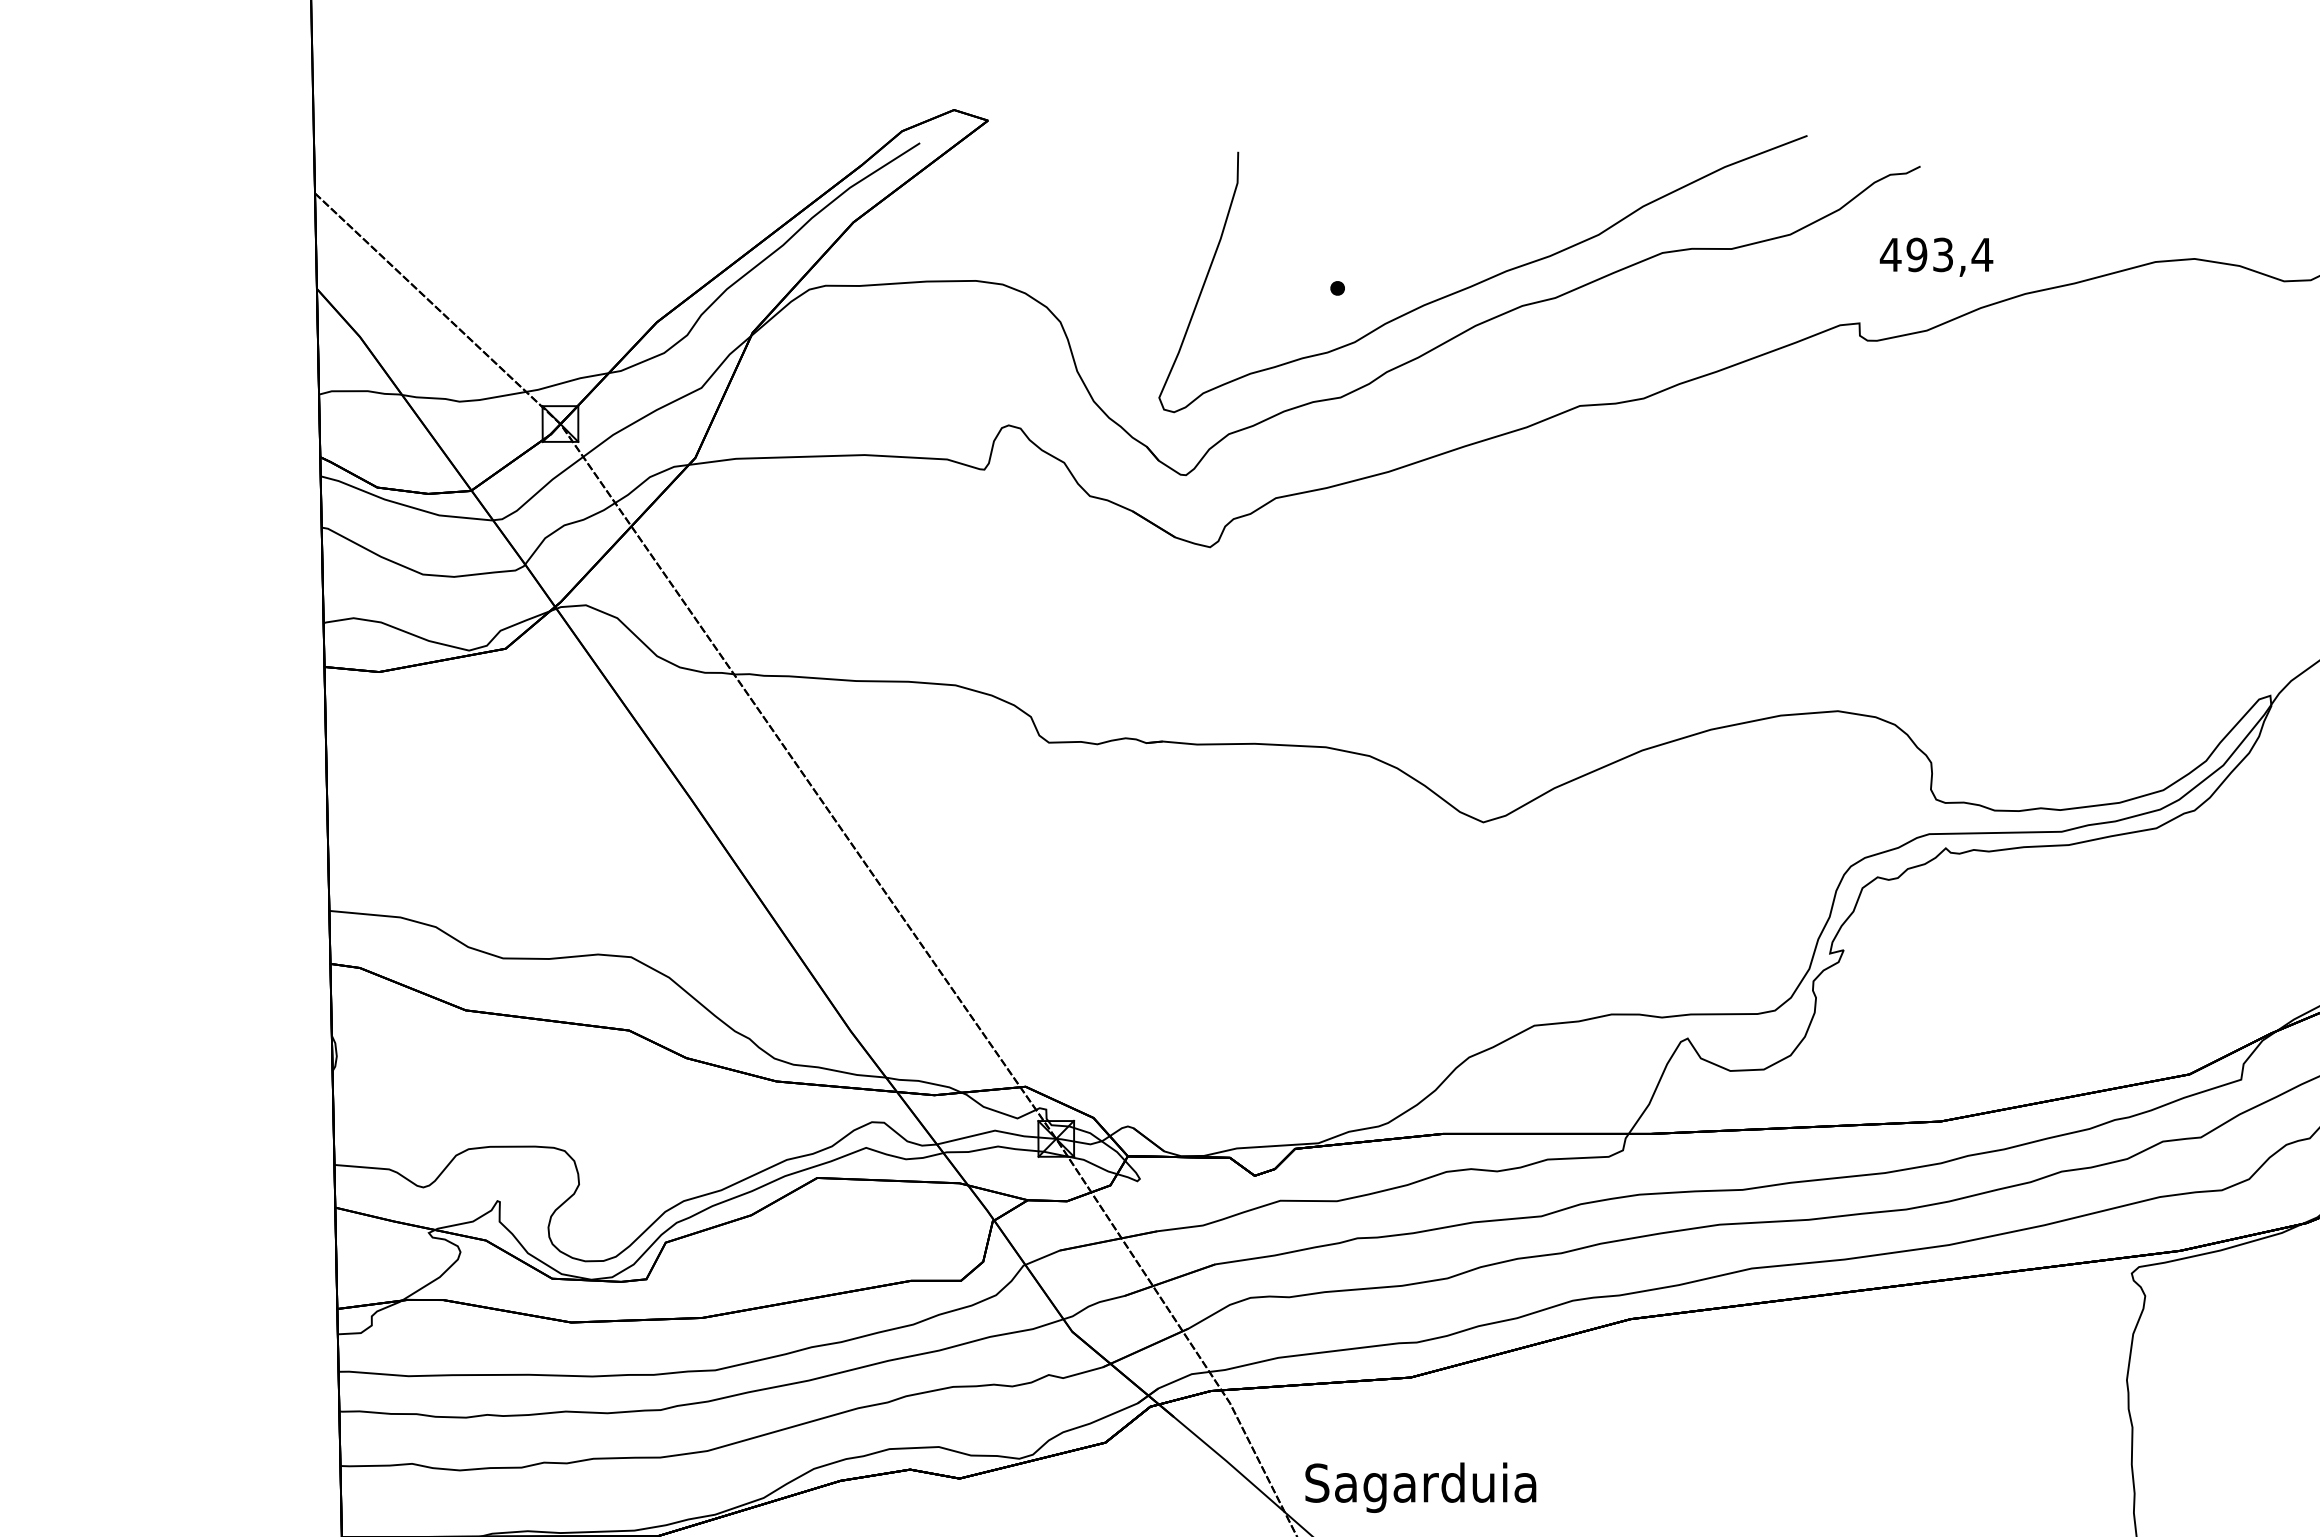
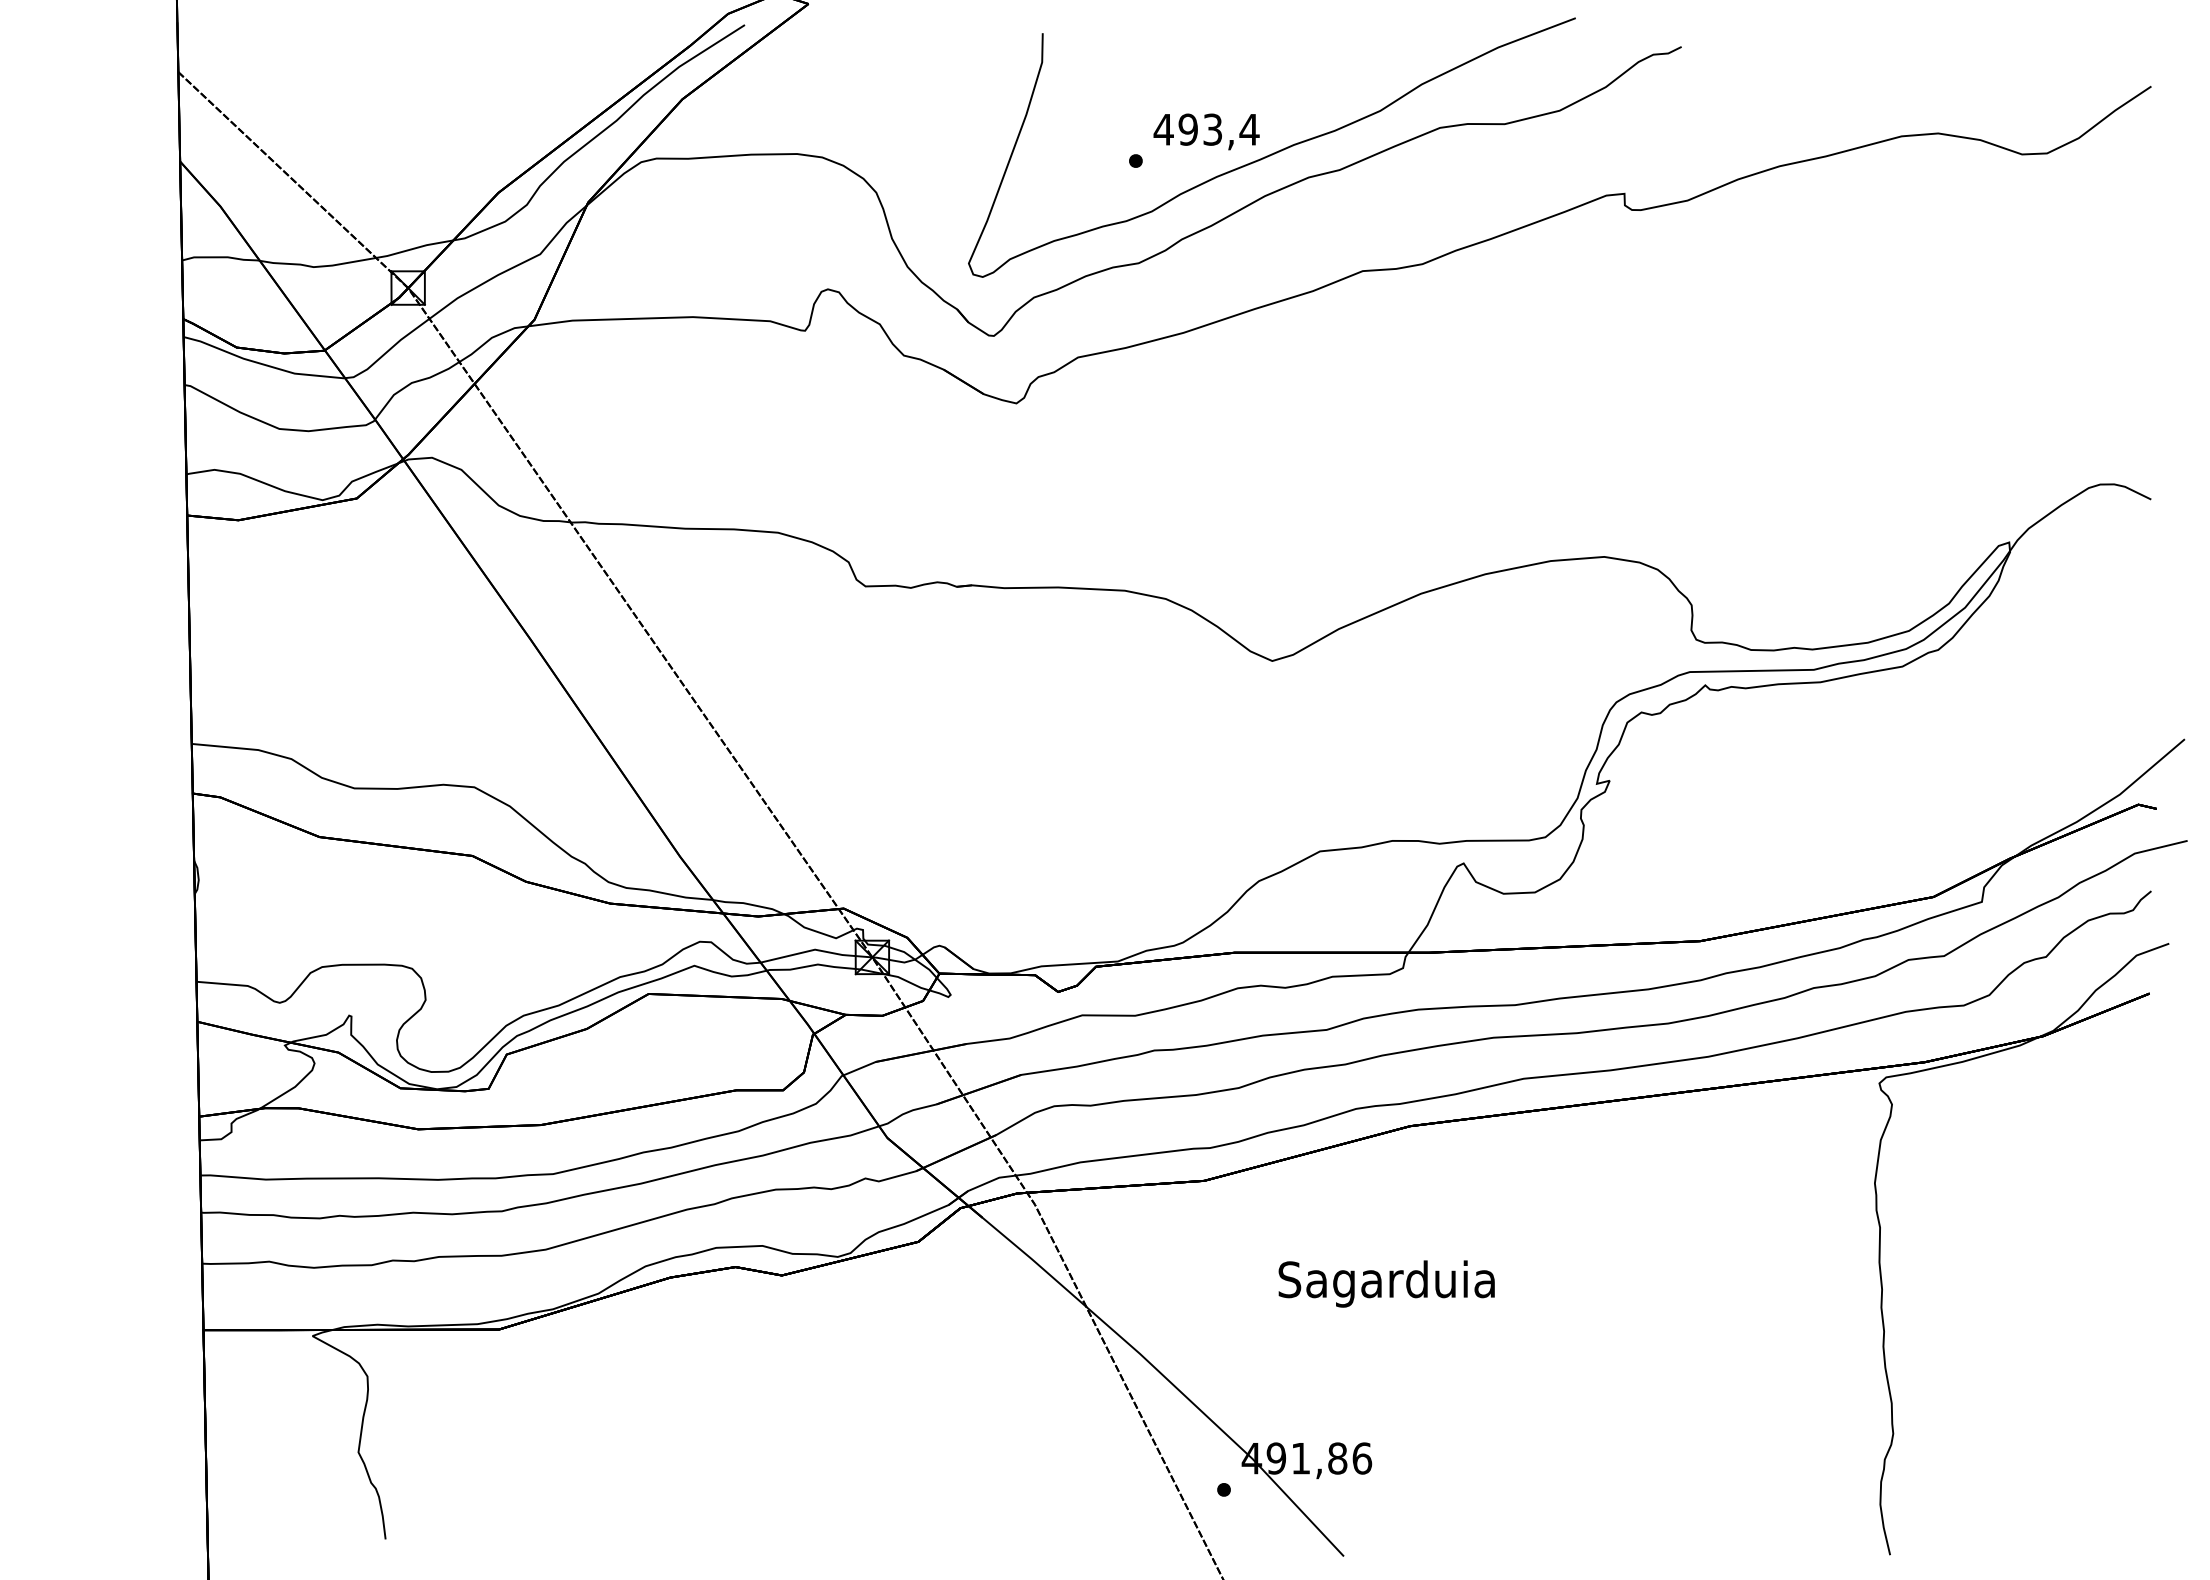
text: (1936, 256) -> (1206, 131), moved
text: (1420, 1487) -> (1386, 1283), moved

